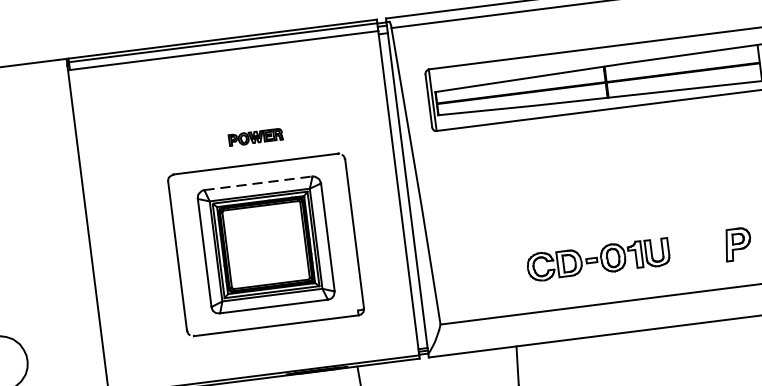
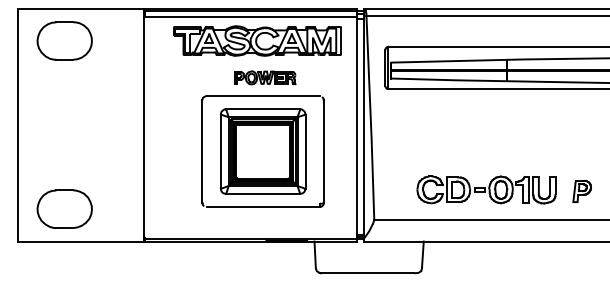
part: (237, 84) -> (257, 40), added
part: (255, 136) -> (265, 77), size x1.67
line: (258, 183) -> (263, 109), dashed -> solid
part: (598, 259) -> (486, 189), size x1.43

